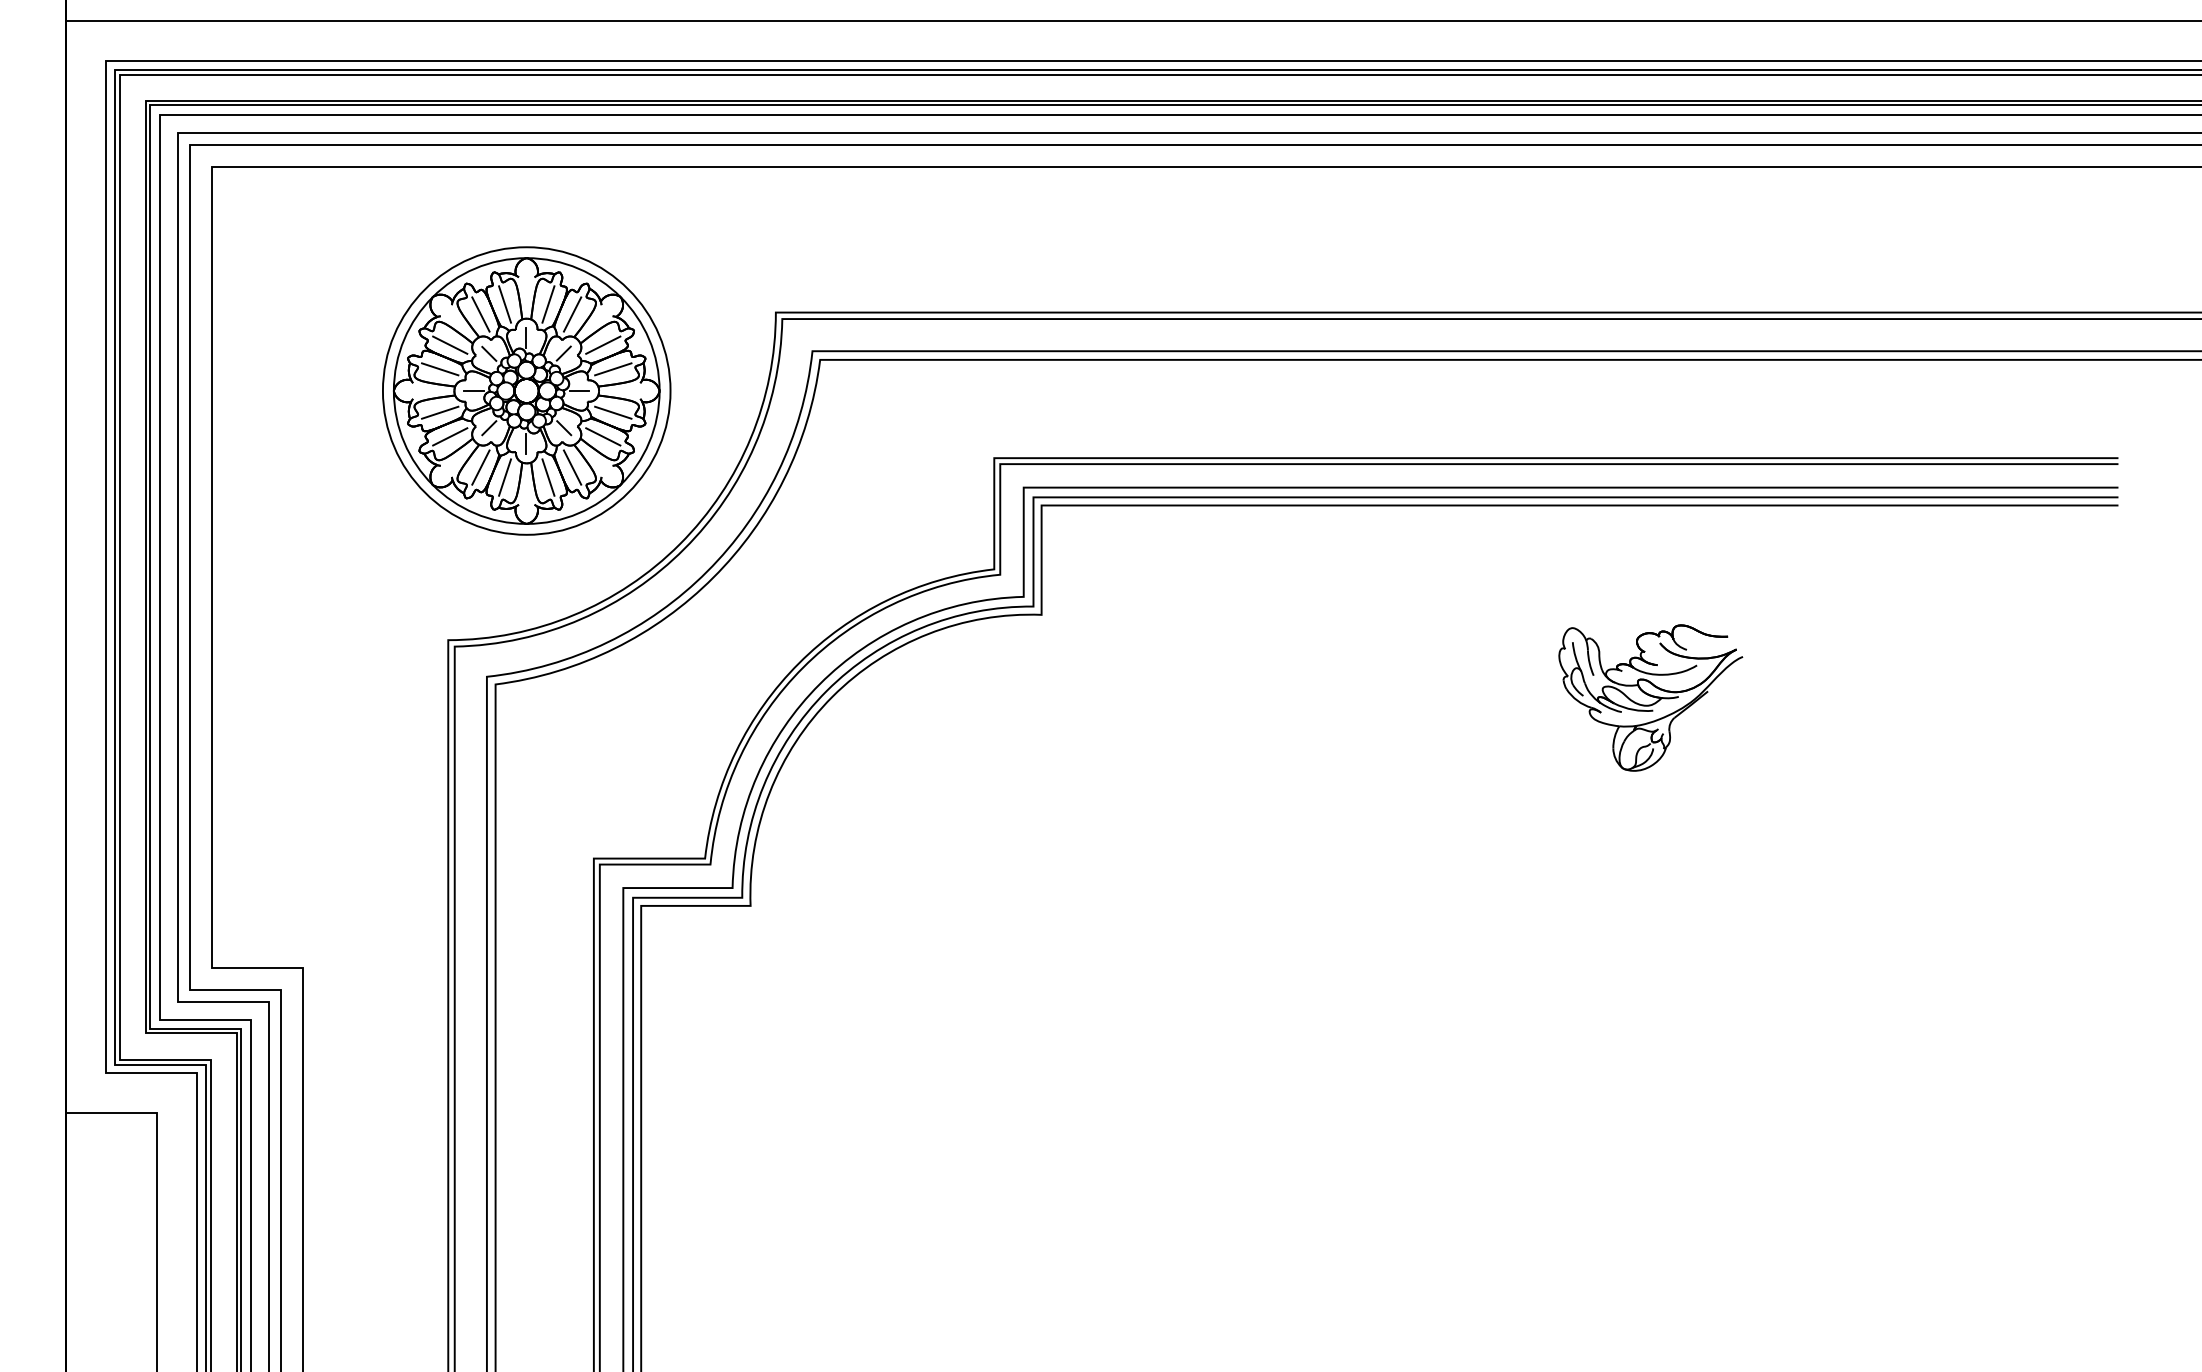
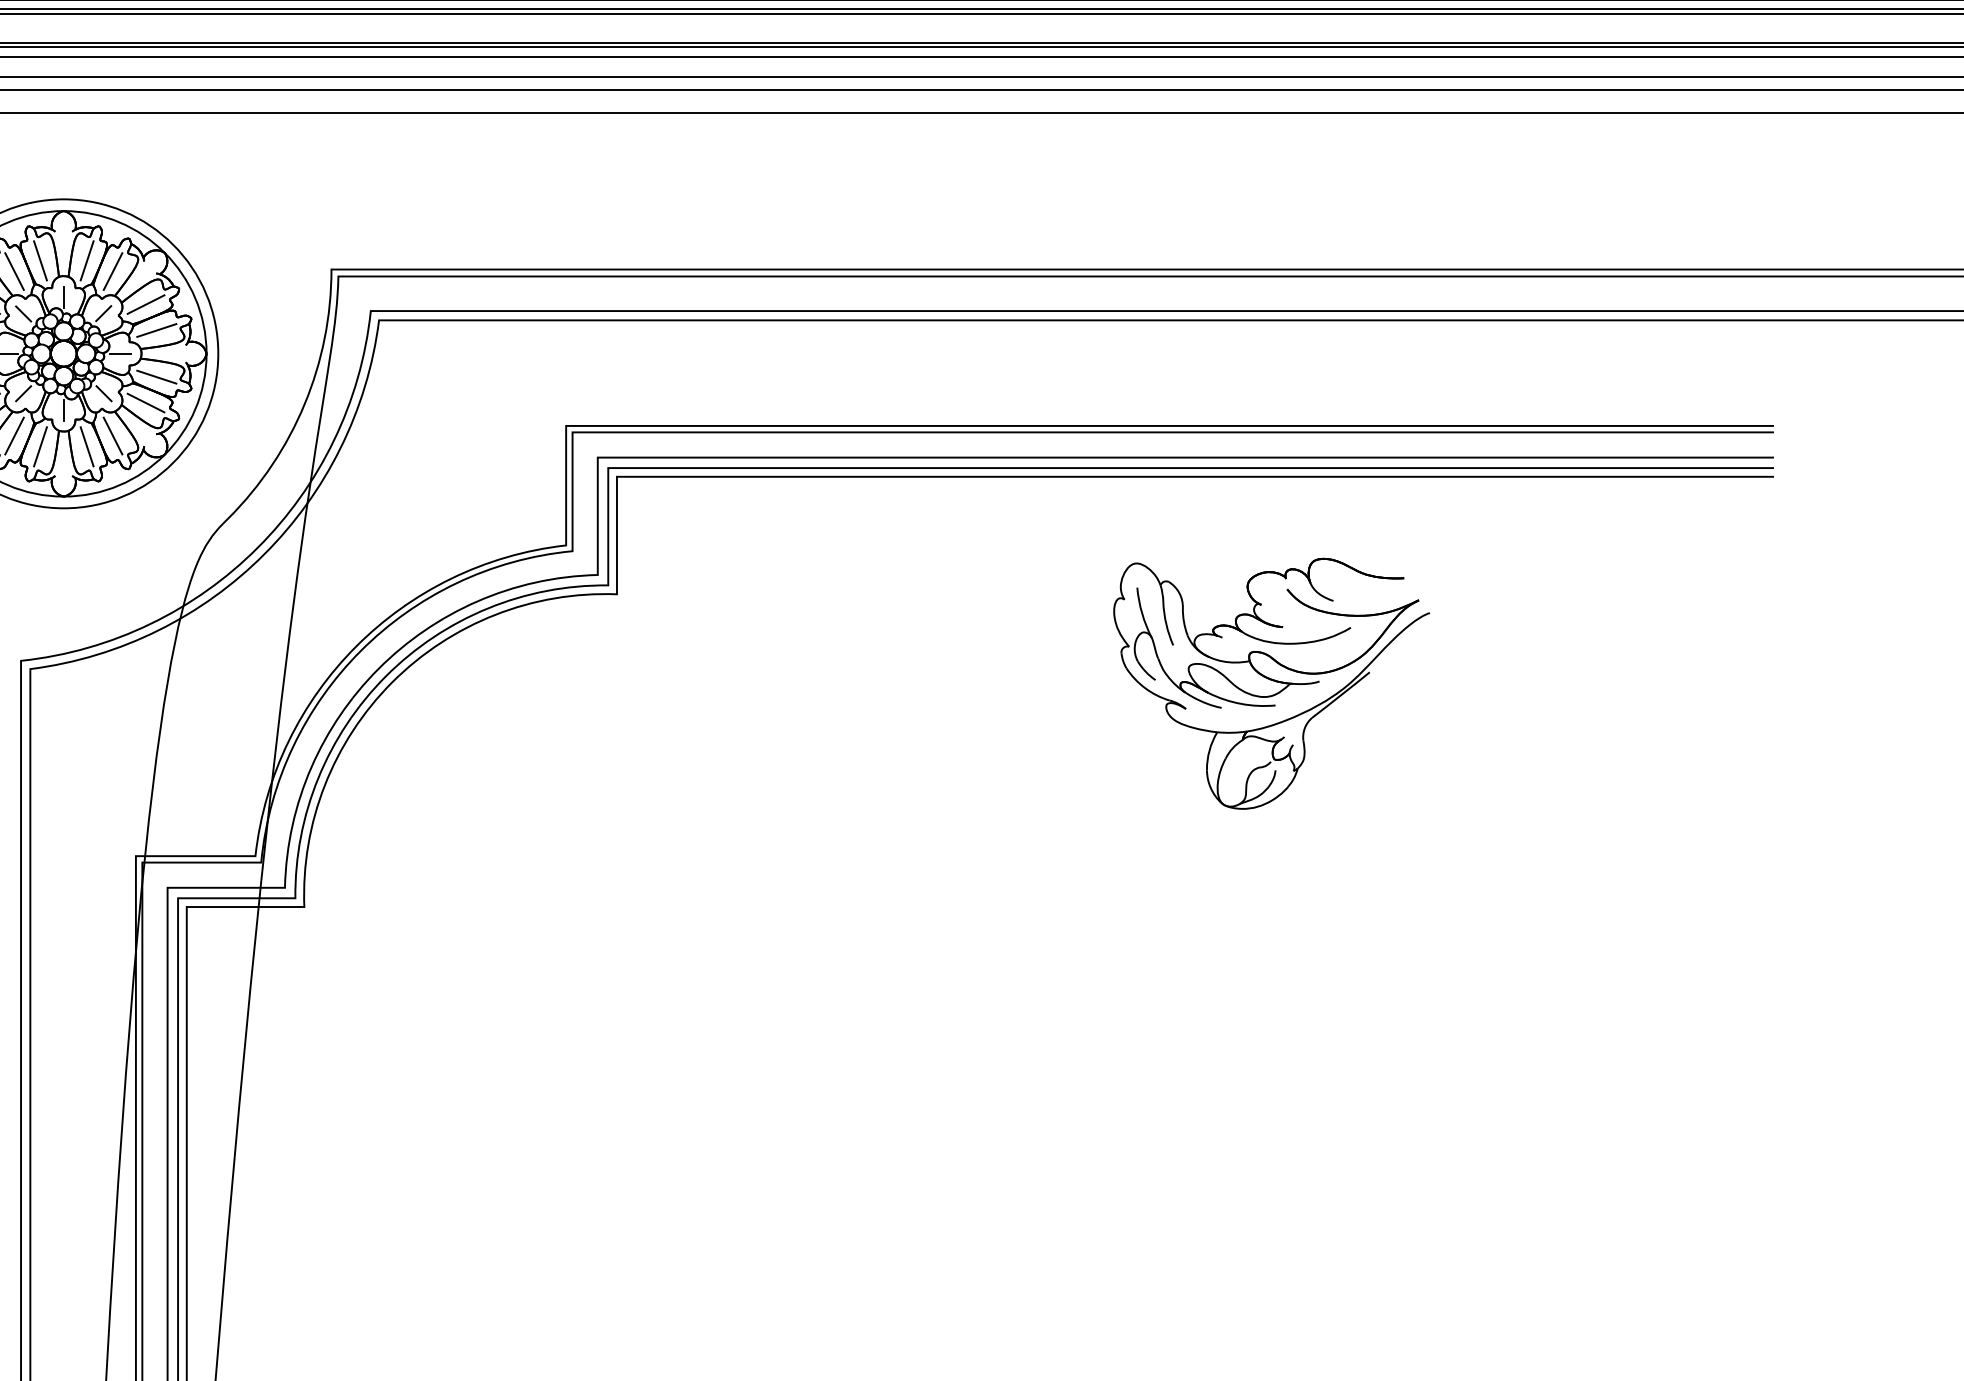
part: (1650, 697) -> (1271, 683), size x1.6

